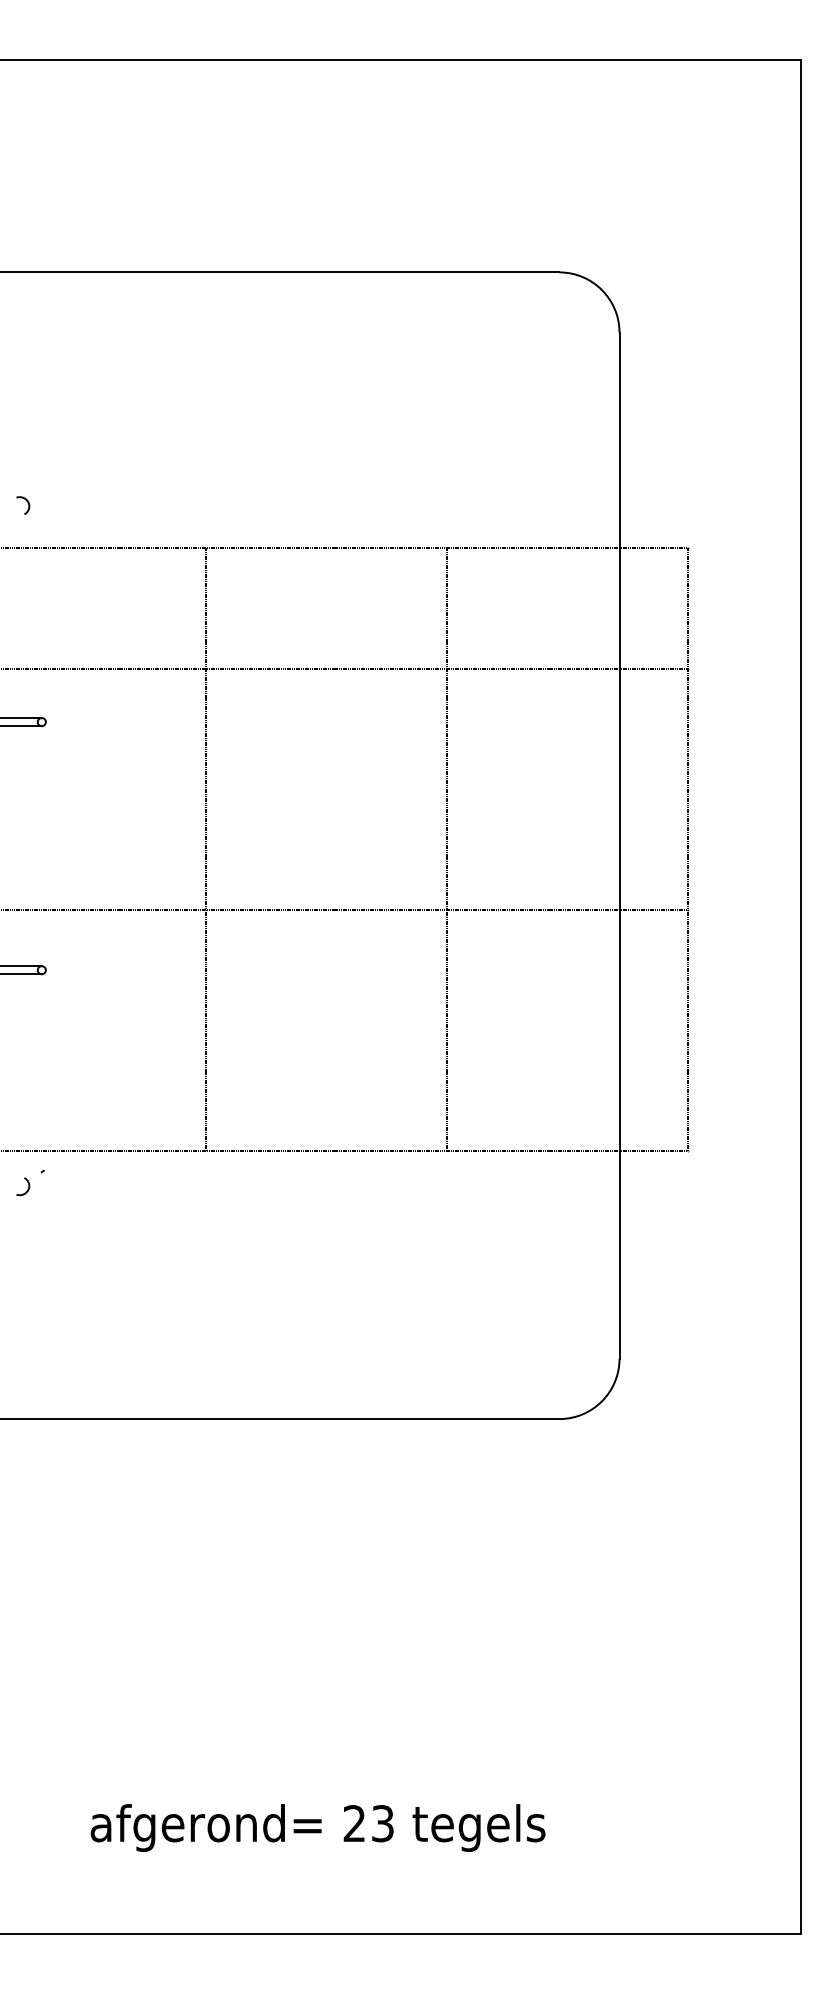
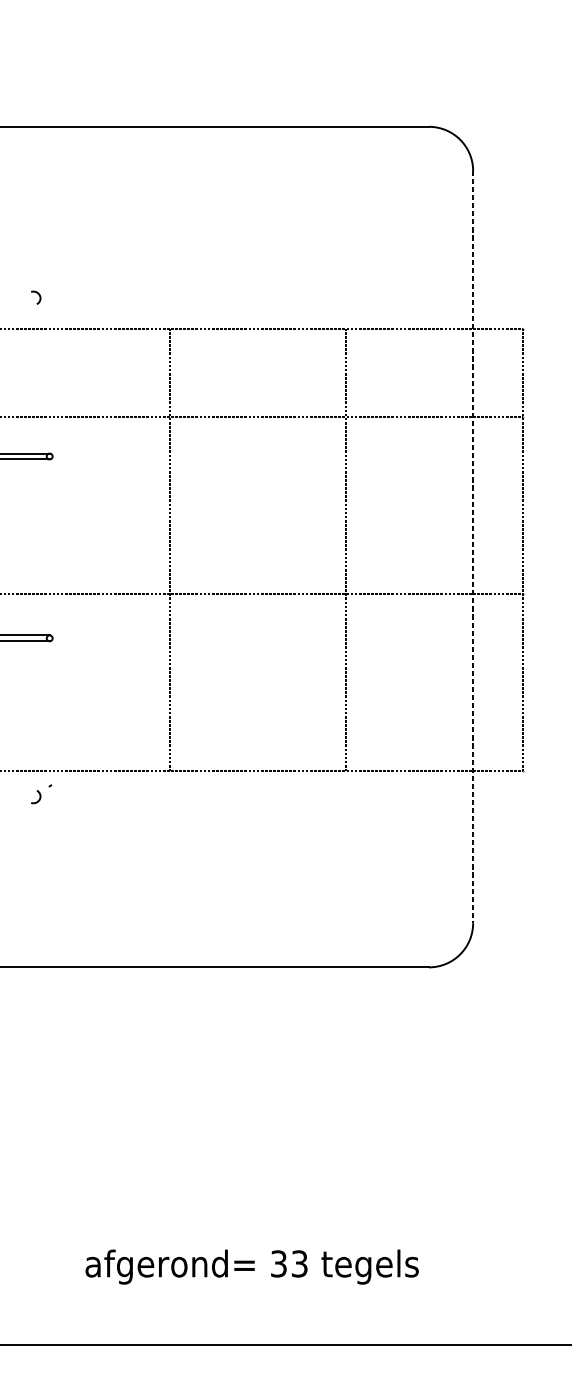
line: (619, 846) -> (473, 547), solid -> dashed
text: (354, 1823) -> (278, 1263), 23 -> 33

